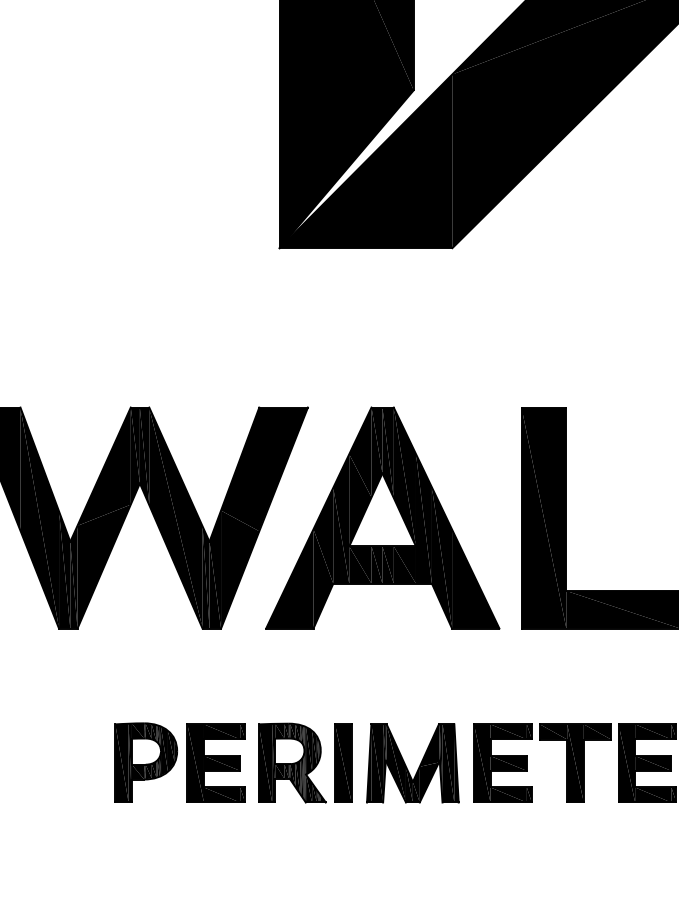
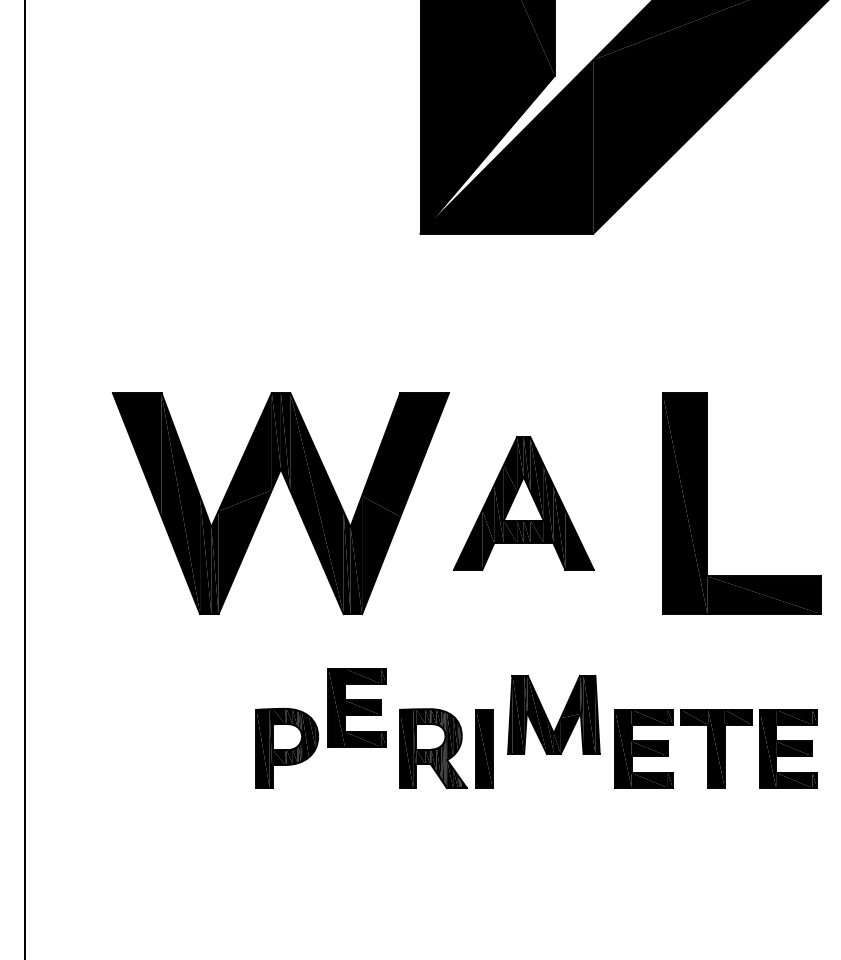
part: (382, 518) -> (523, 503), size x0.6
part: (215, 763) -> (356, 707), moved
part: (406, 765) -> (547, 716), moved

